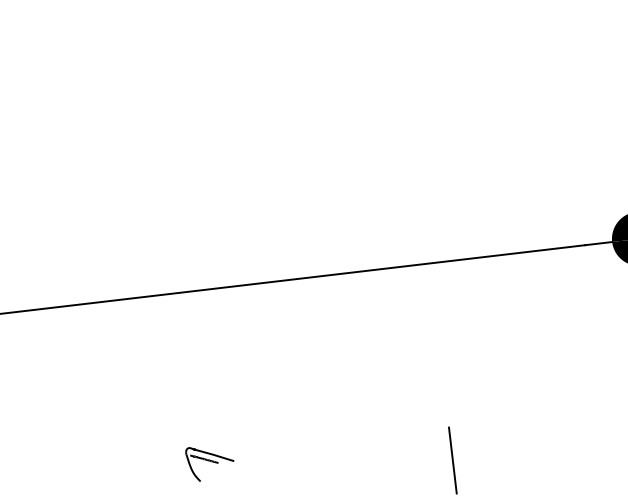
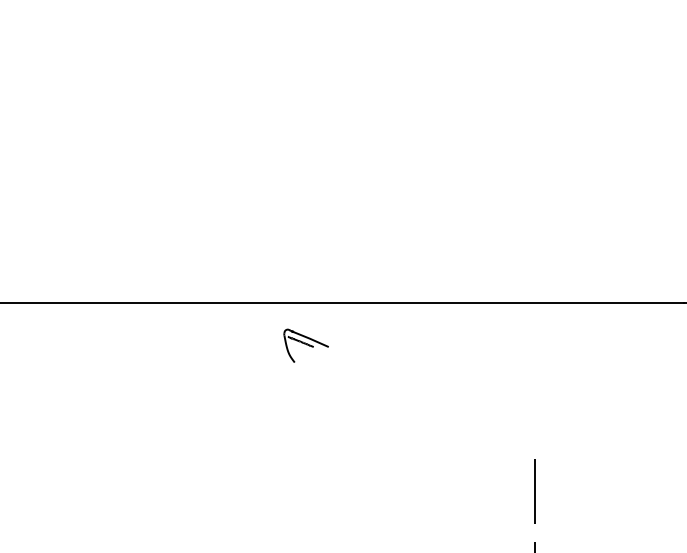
part: (209, 462) -> (305, 345), moved

